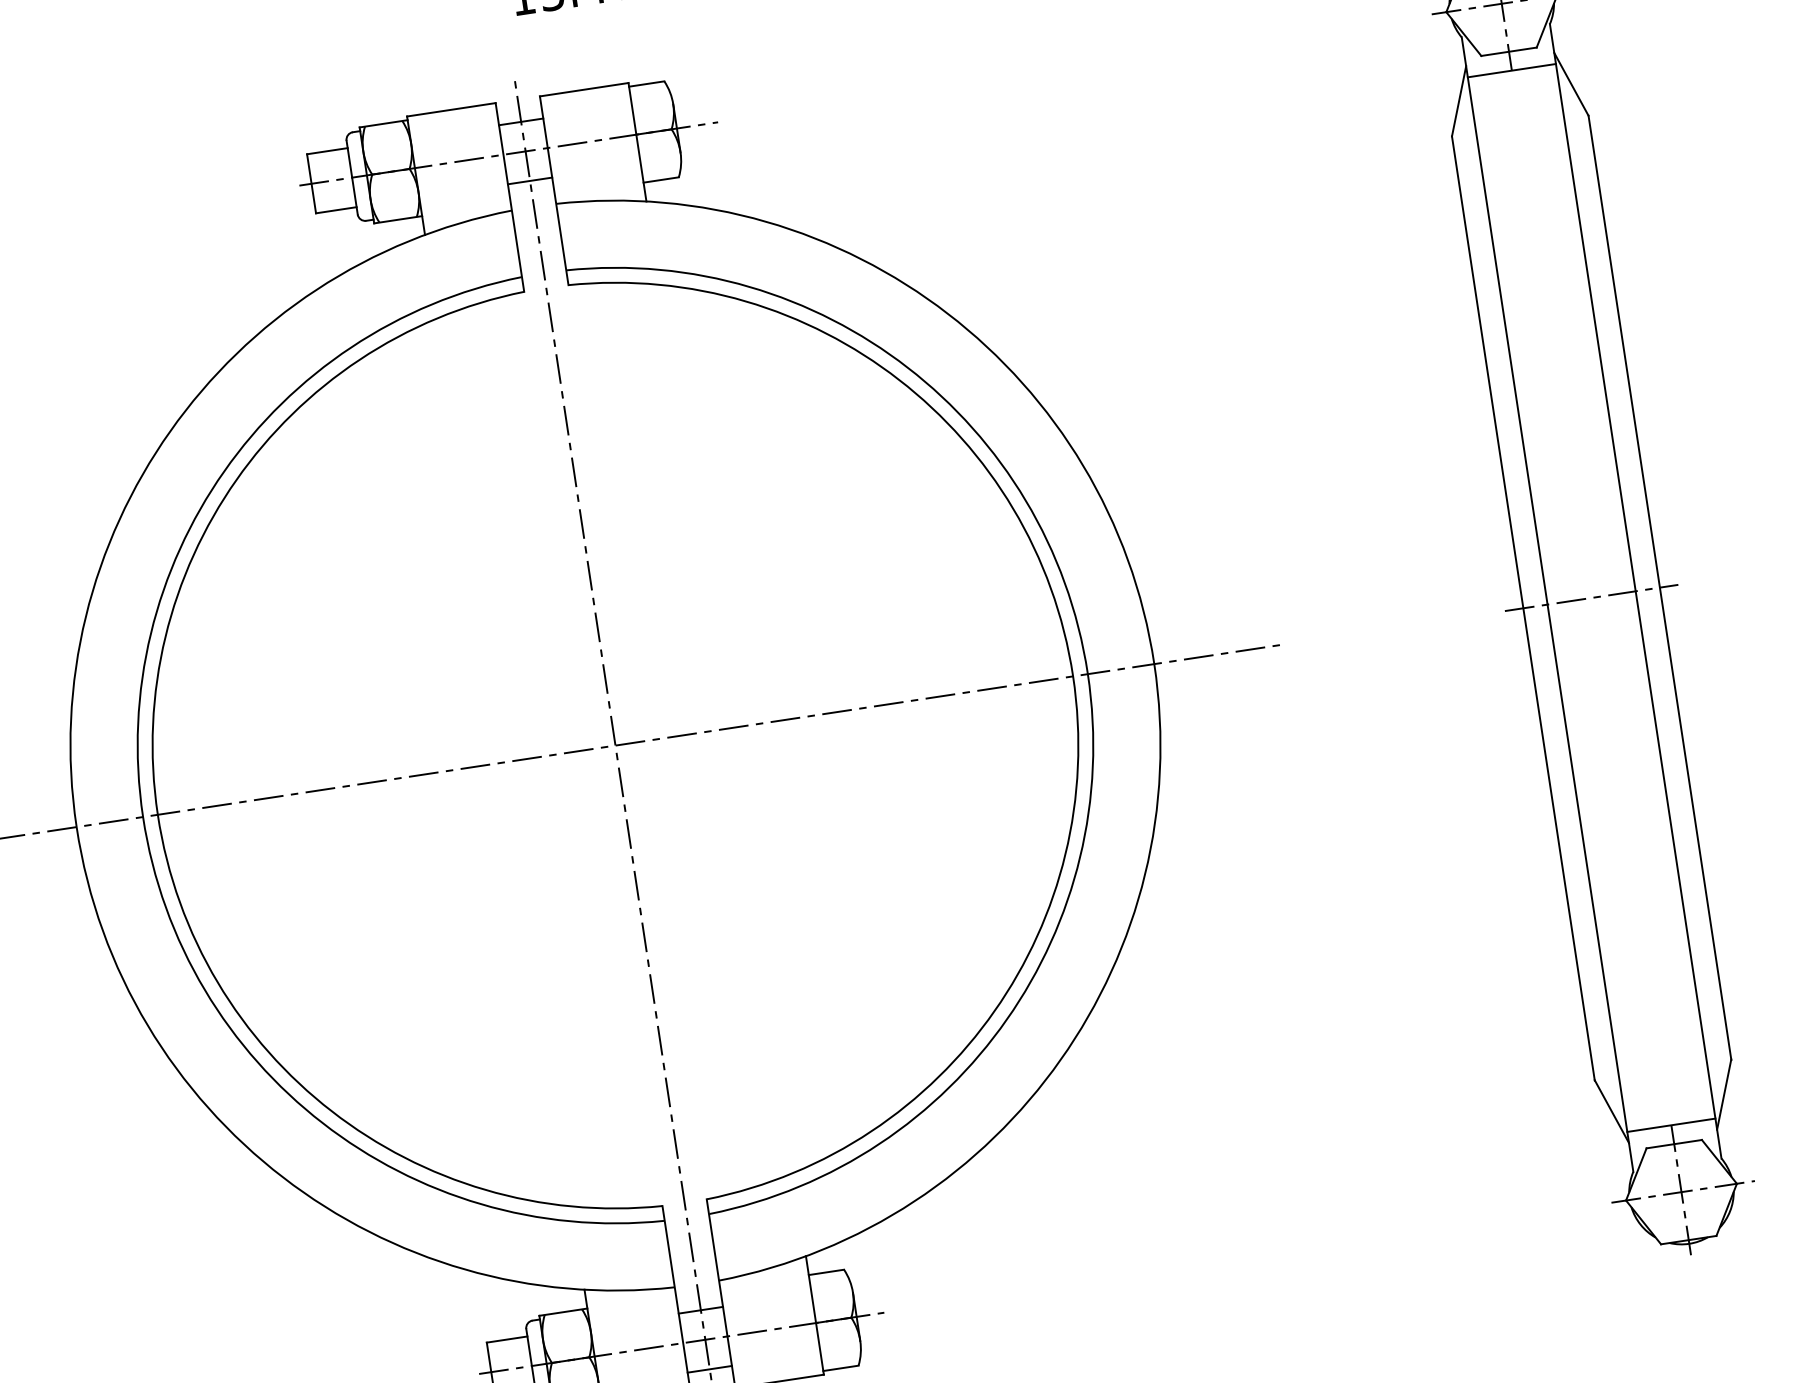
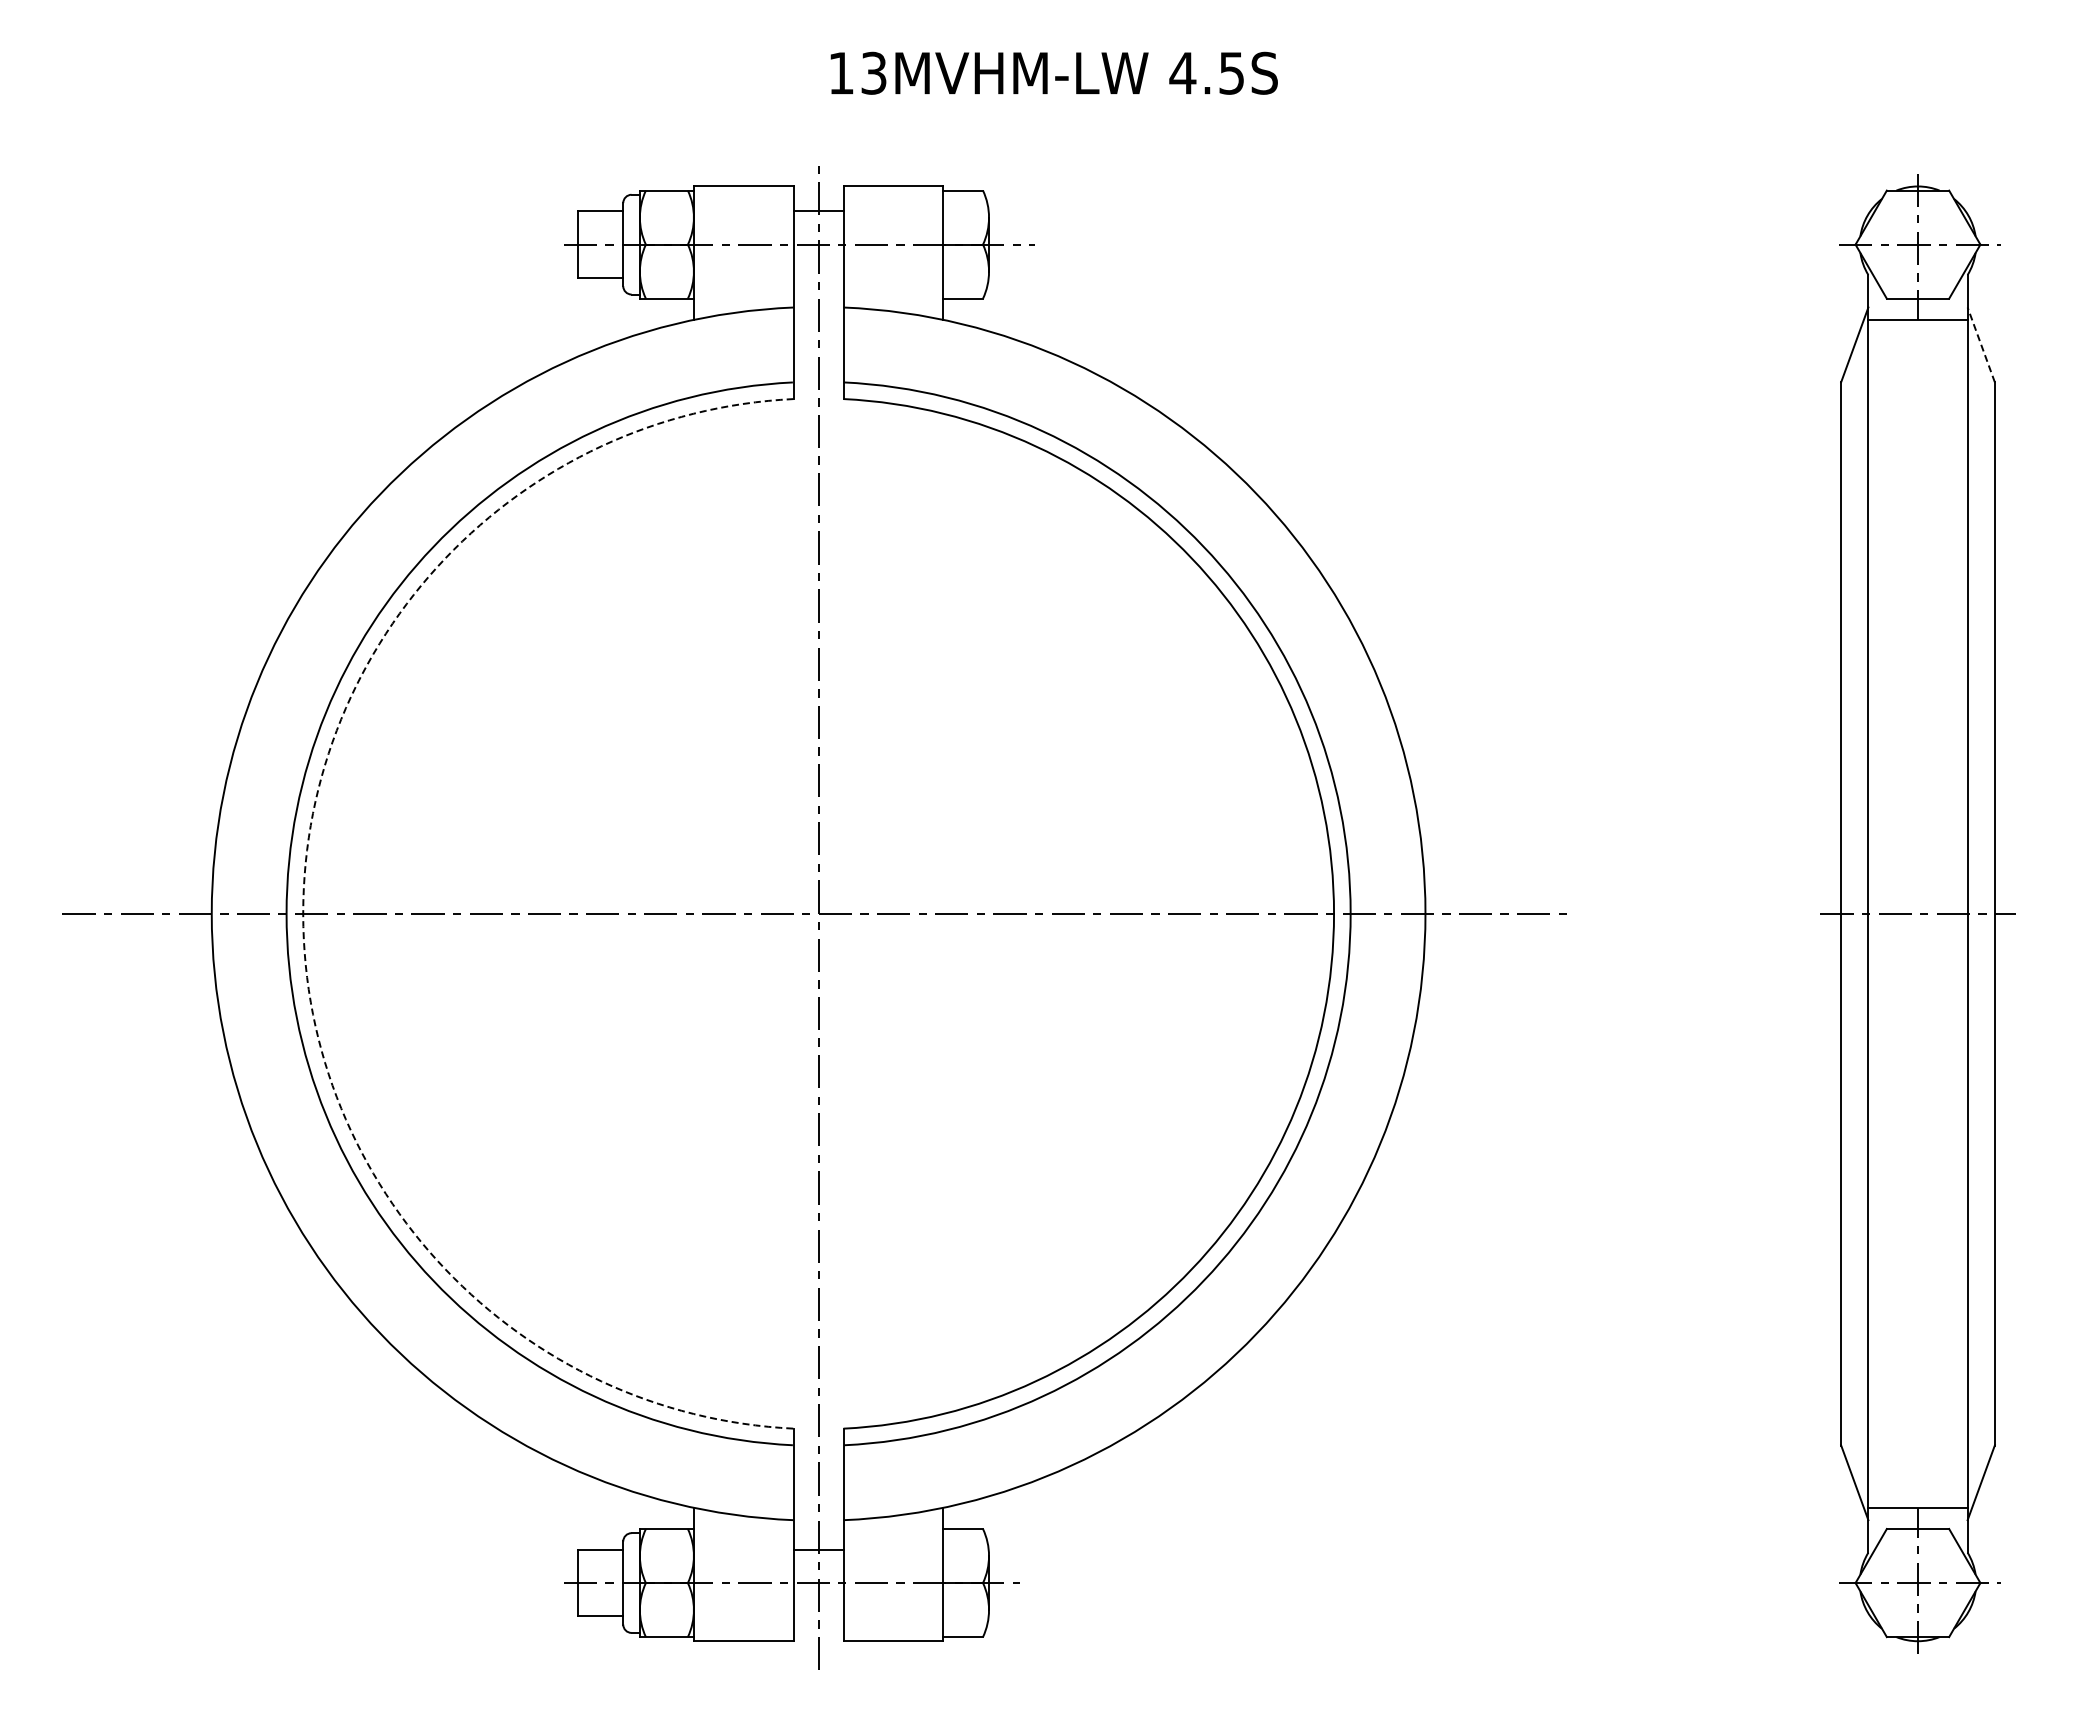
line: (1571, 83) -> (1981, 344), solid -> dashed
line: (529, 180) -> (818, 277), removed
arc: (158, 814) -> (303, 913), solid -> dashed
line: (709, 1369) -> (818, 1616), removed

